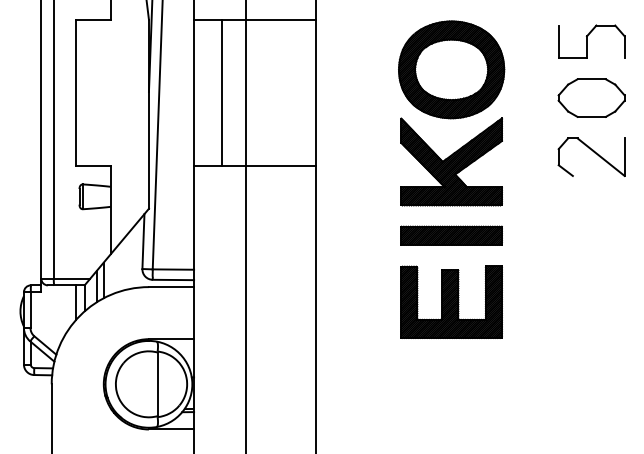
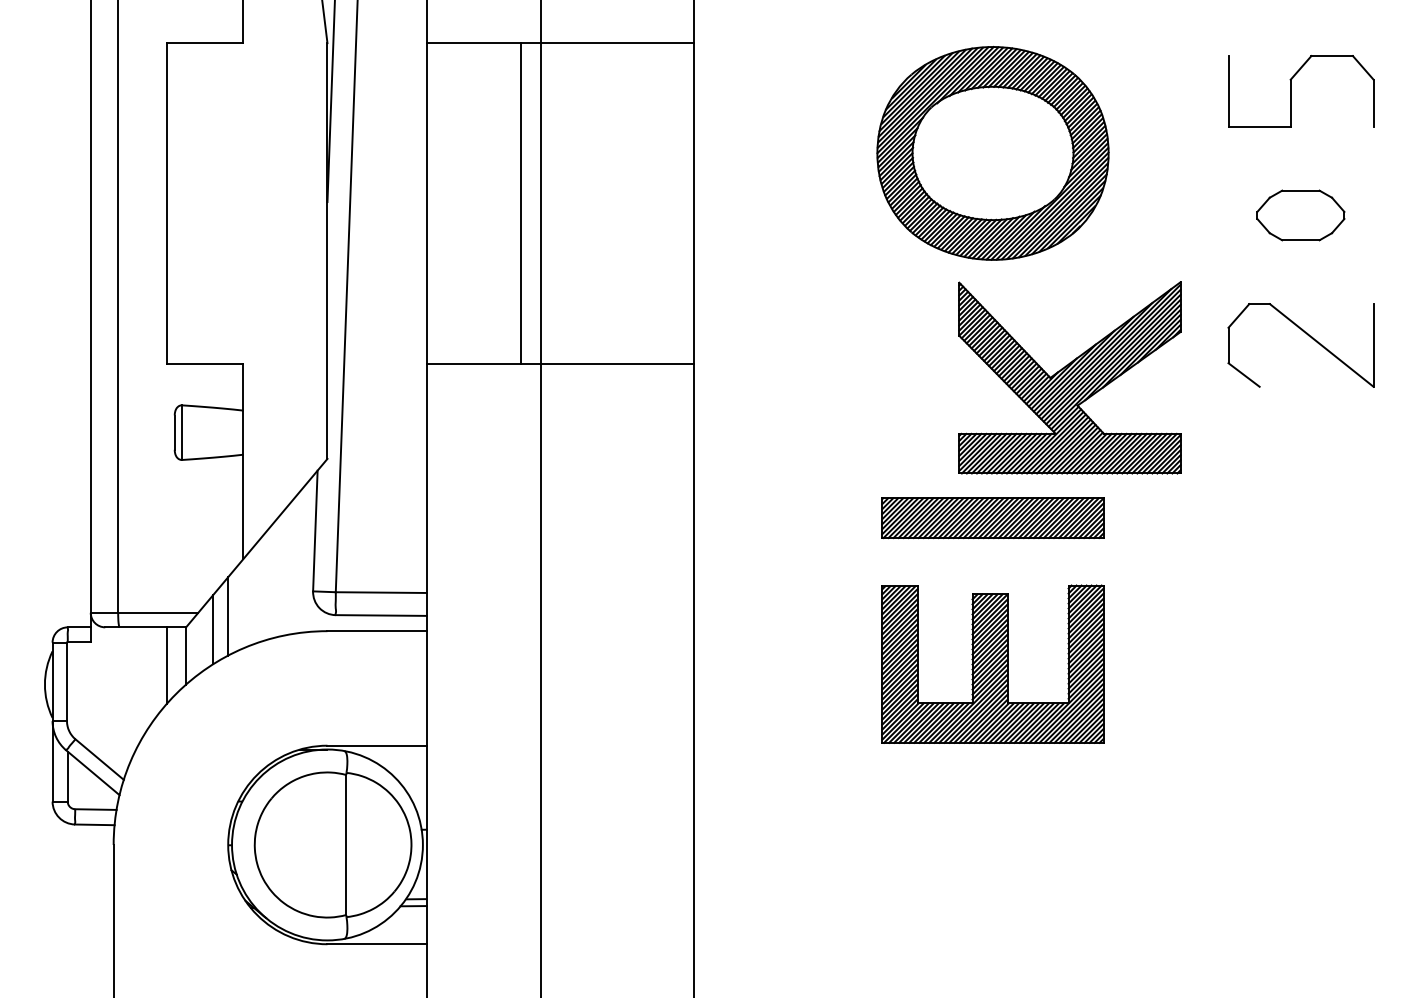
line: (221, 92) -> (519, 203), moved
part: (591, 97) -> (1300, 214), size x0.6
part: (451, 161) -> (1069, 376), moved

